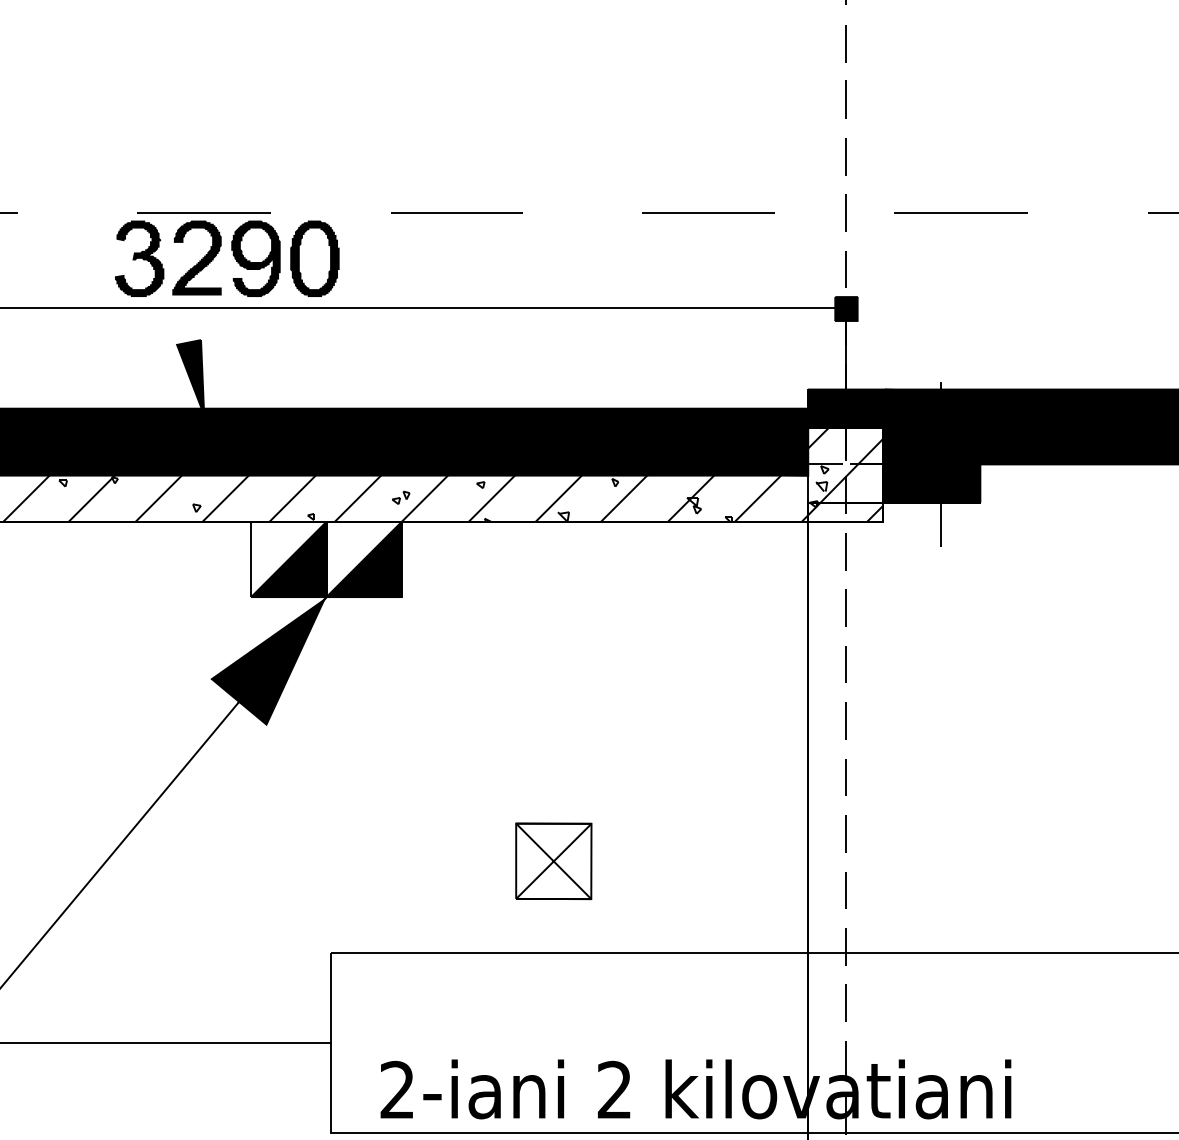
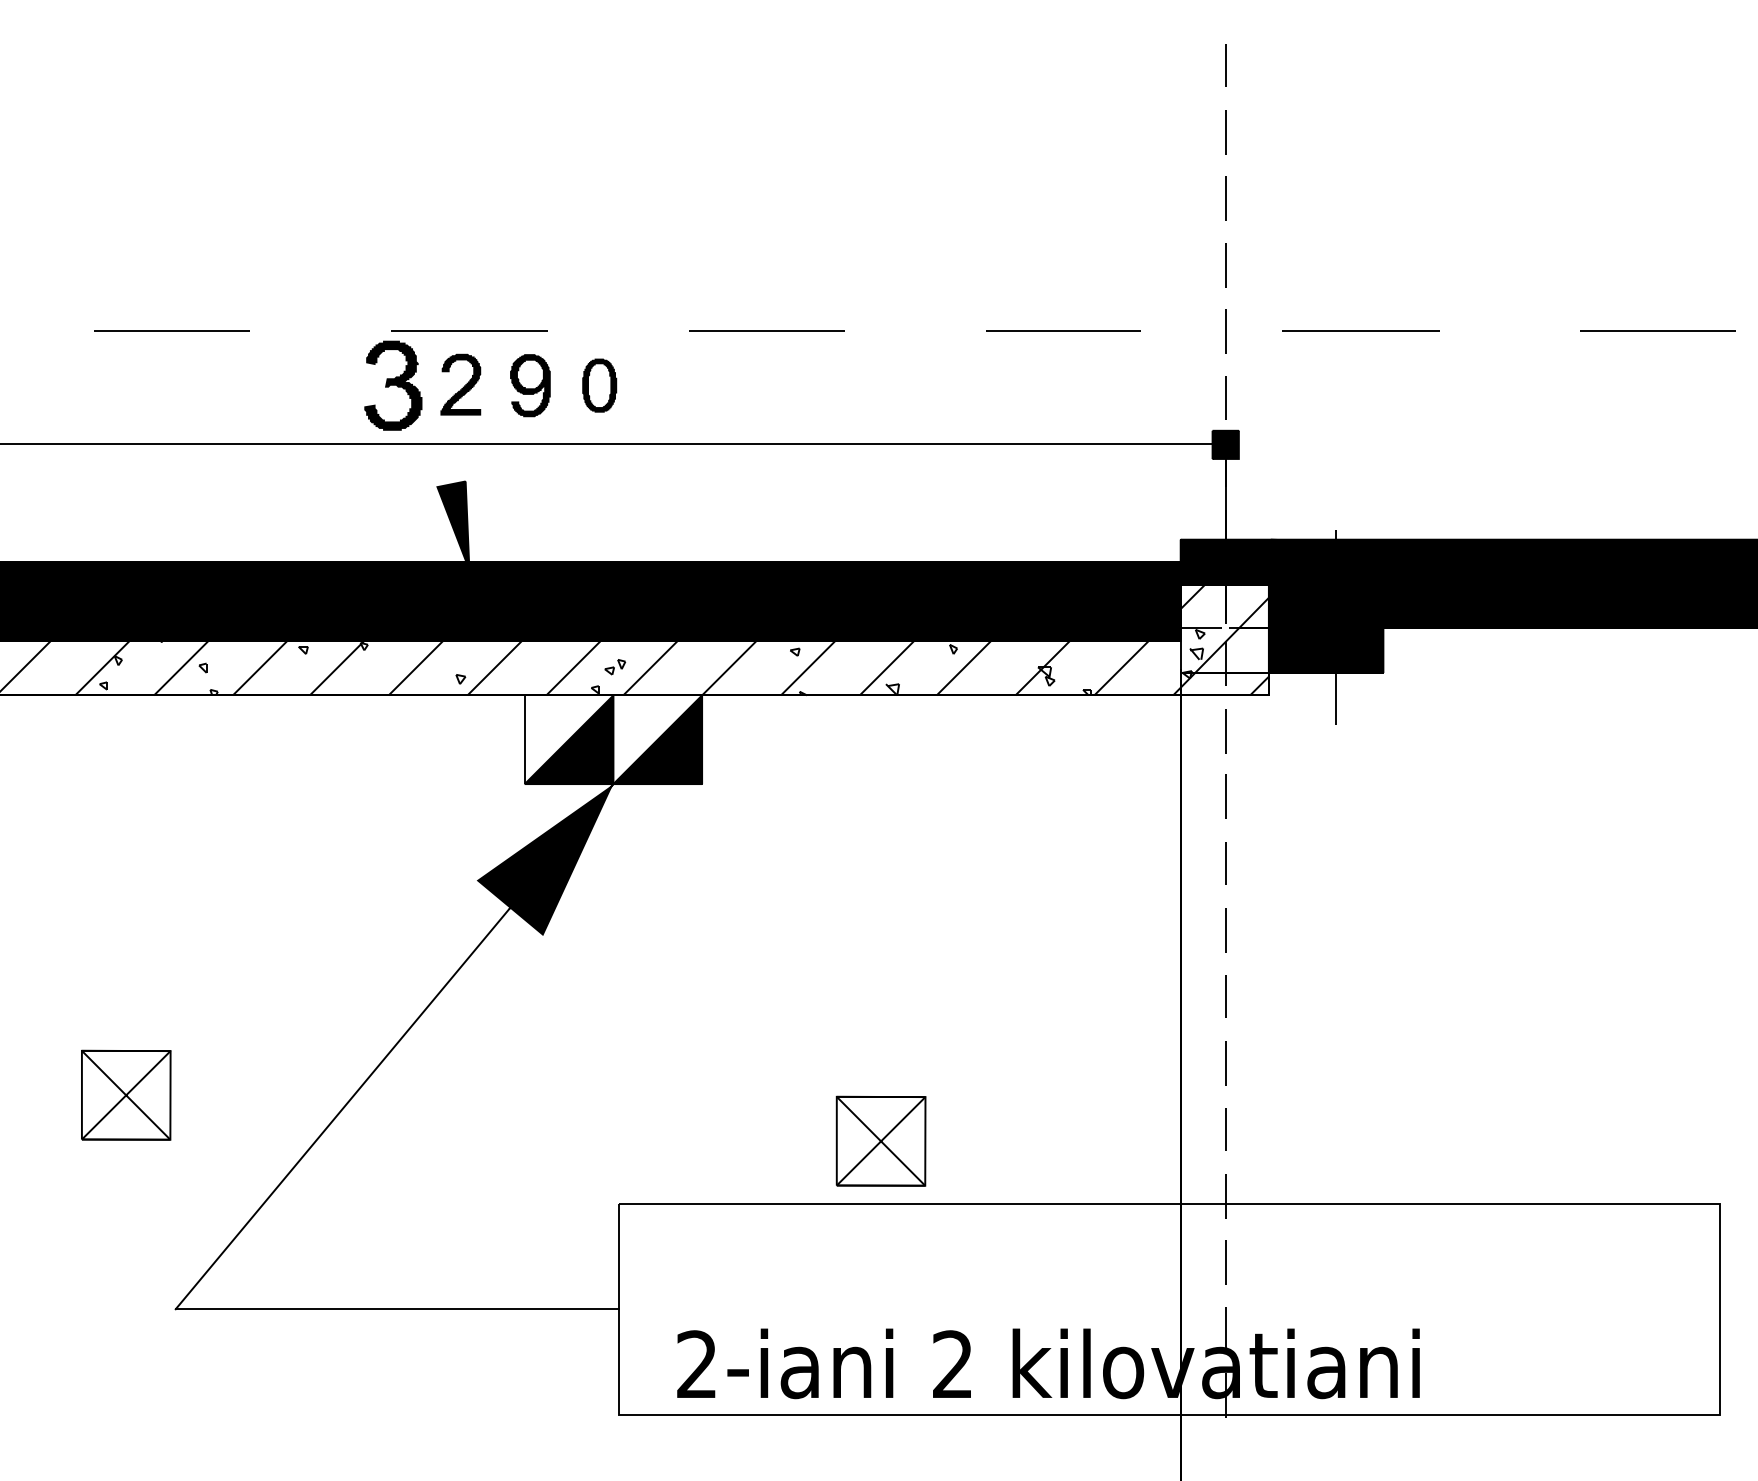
part: (196, 257) -> (460, 384), size x0.7
part: (256, 258) -> (530, 385), size x0.7
part: (314, 258) -> (599, 385), size x0.6
part: (401, 498) -> (615, 667), moved
part: (553, 860) -> (880, 1140), moved

